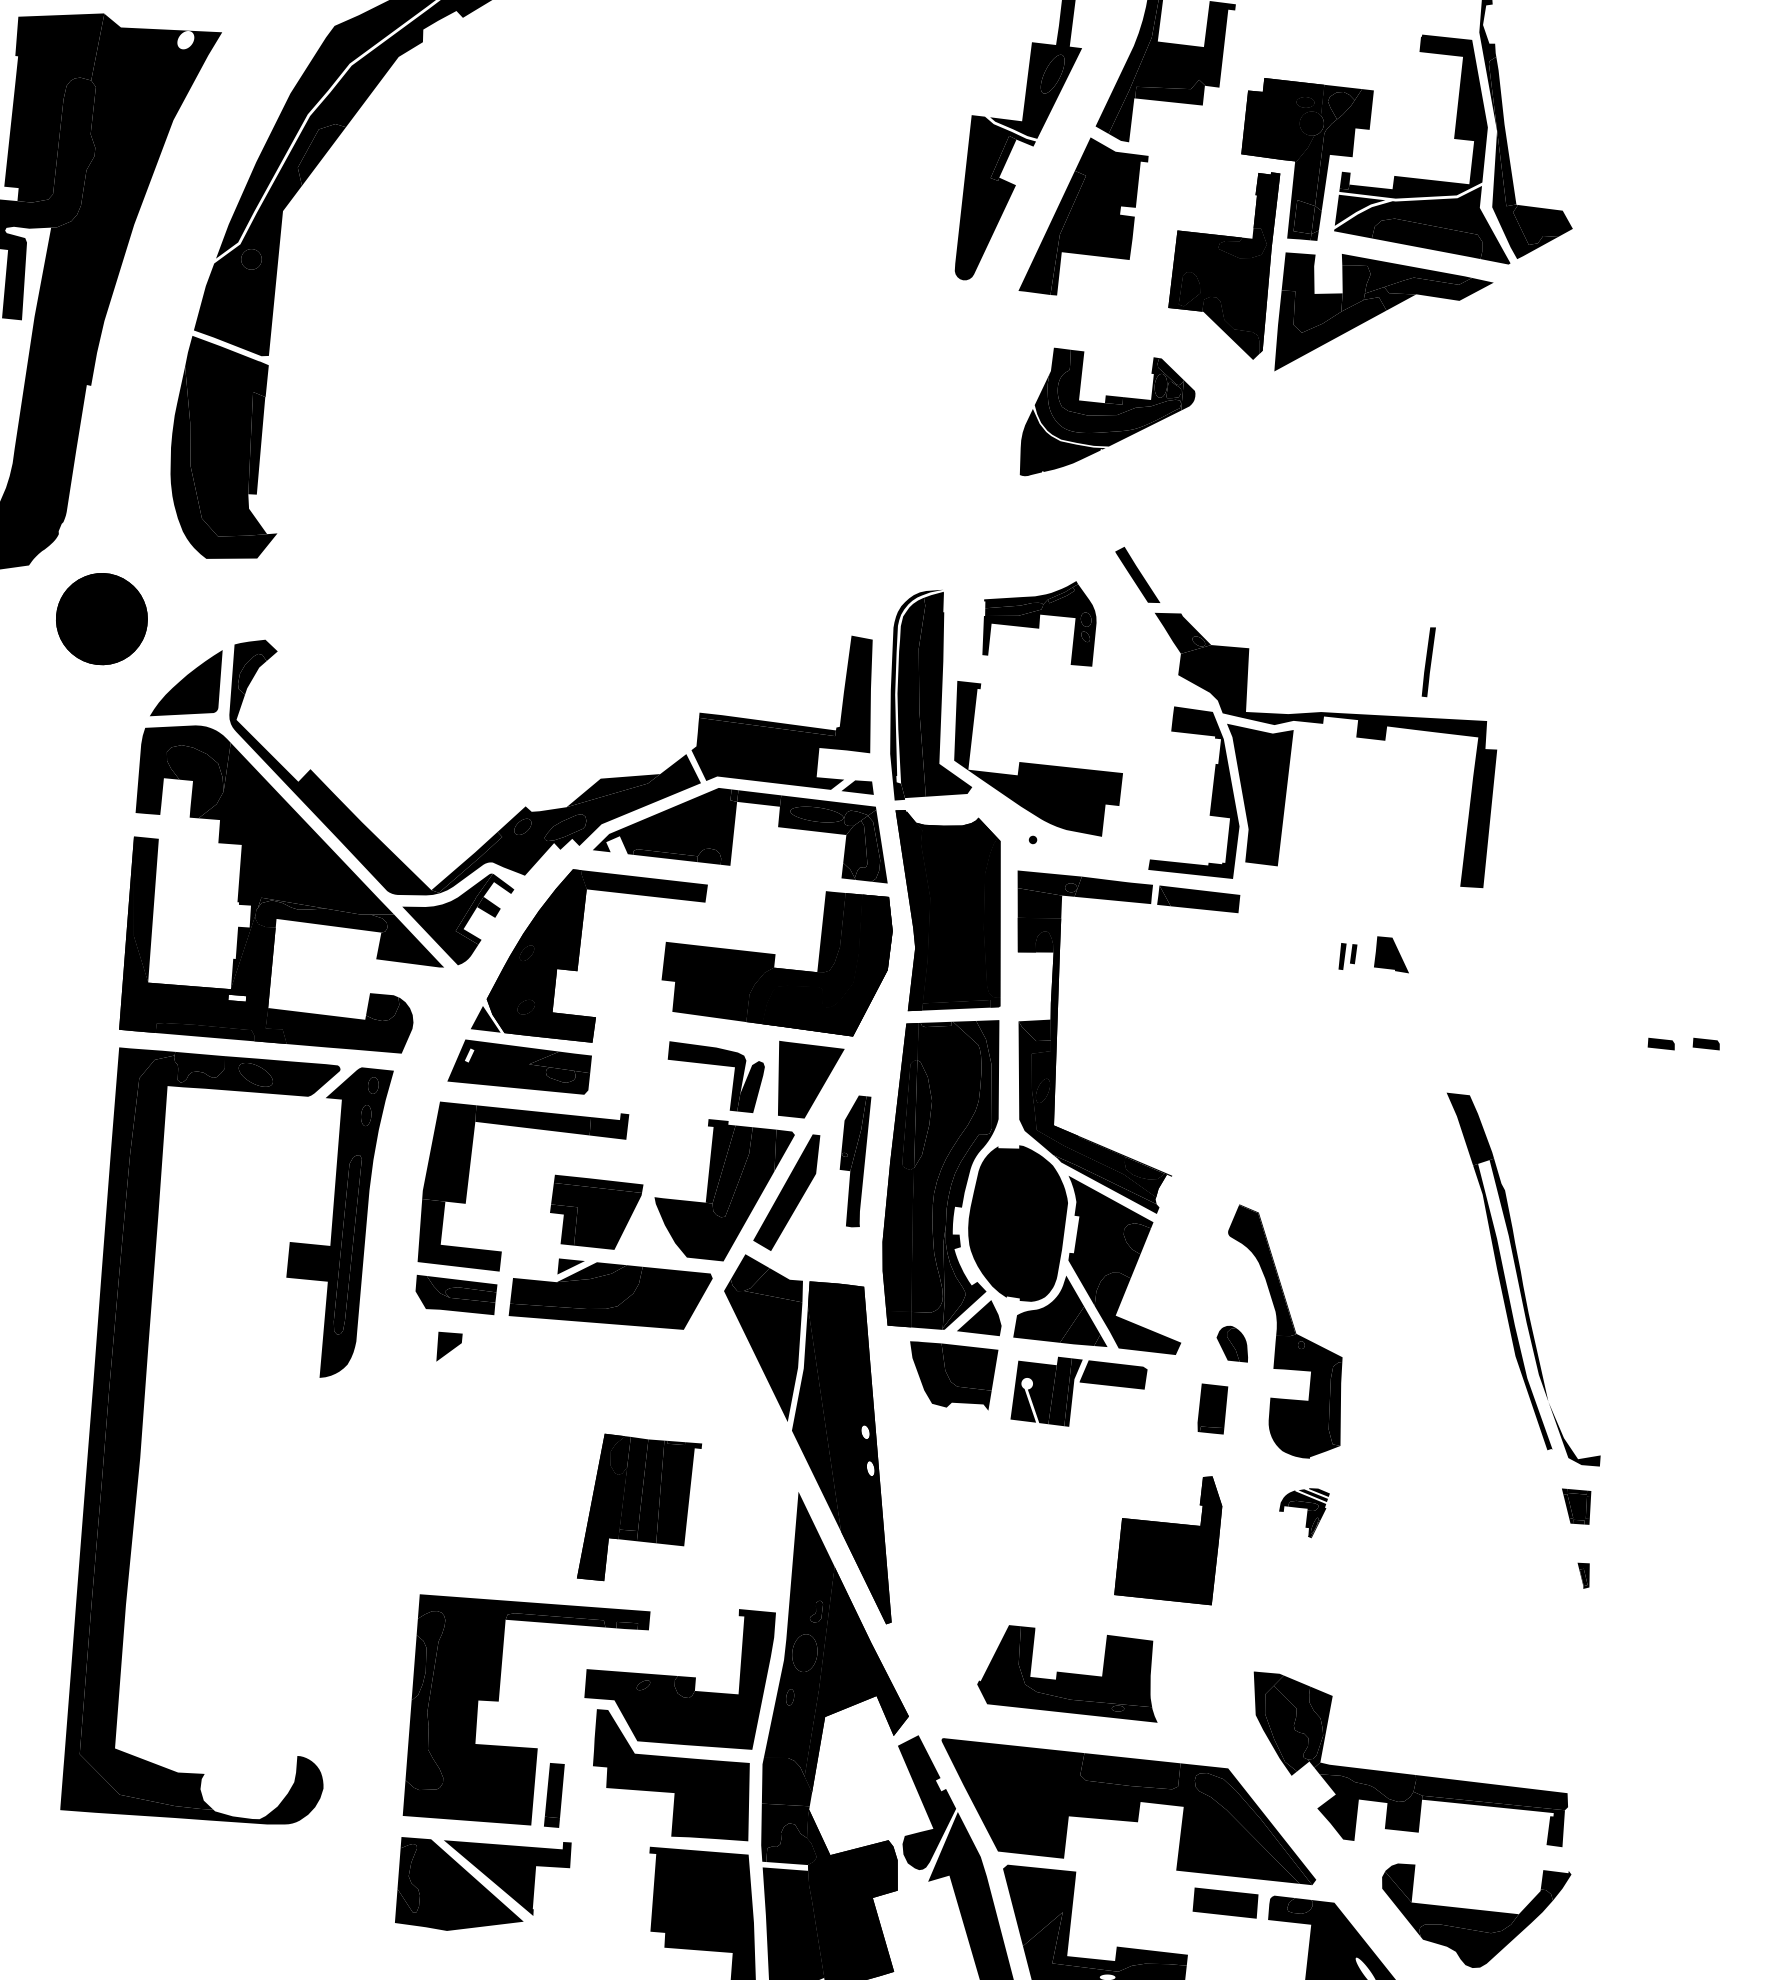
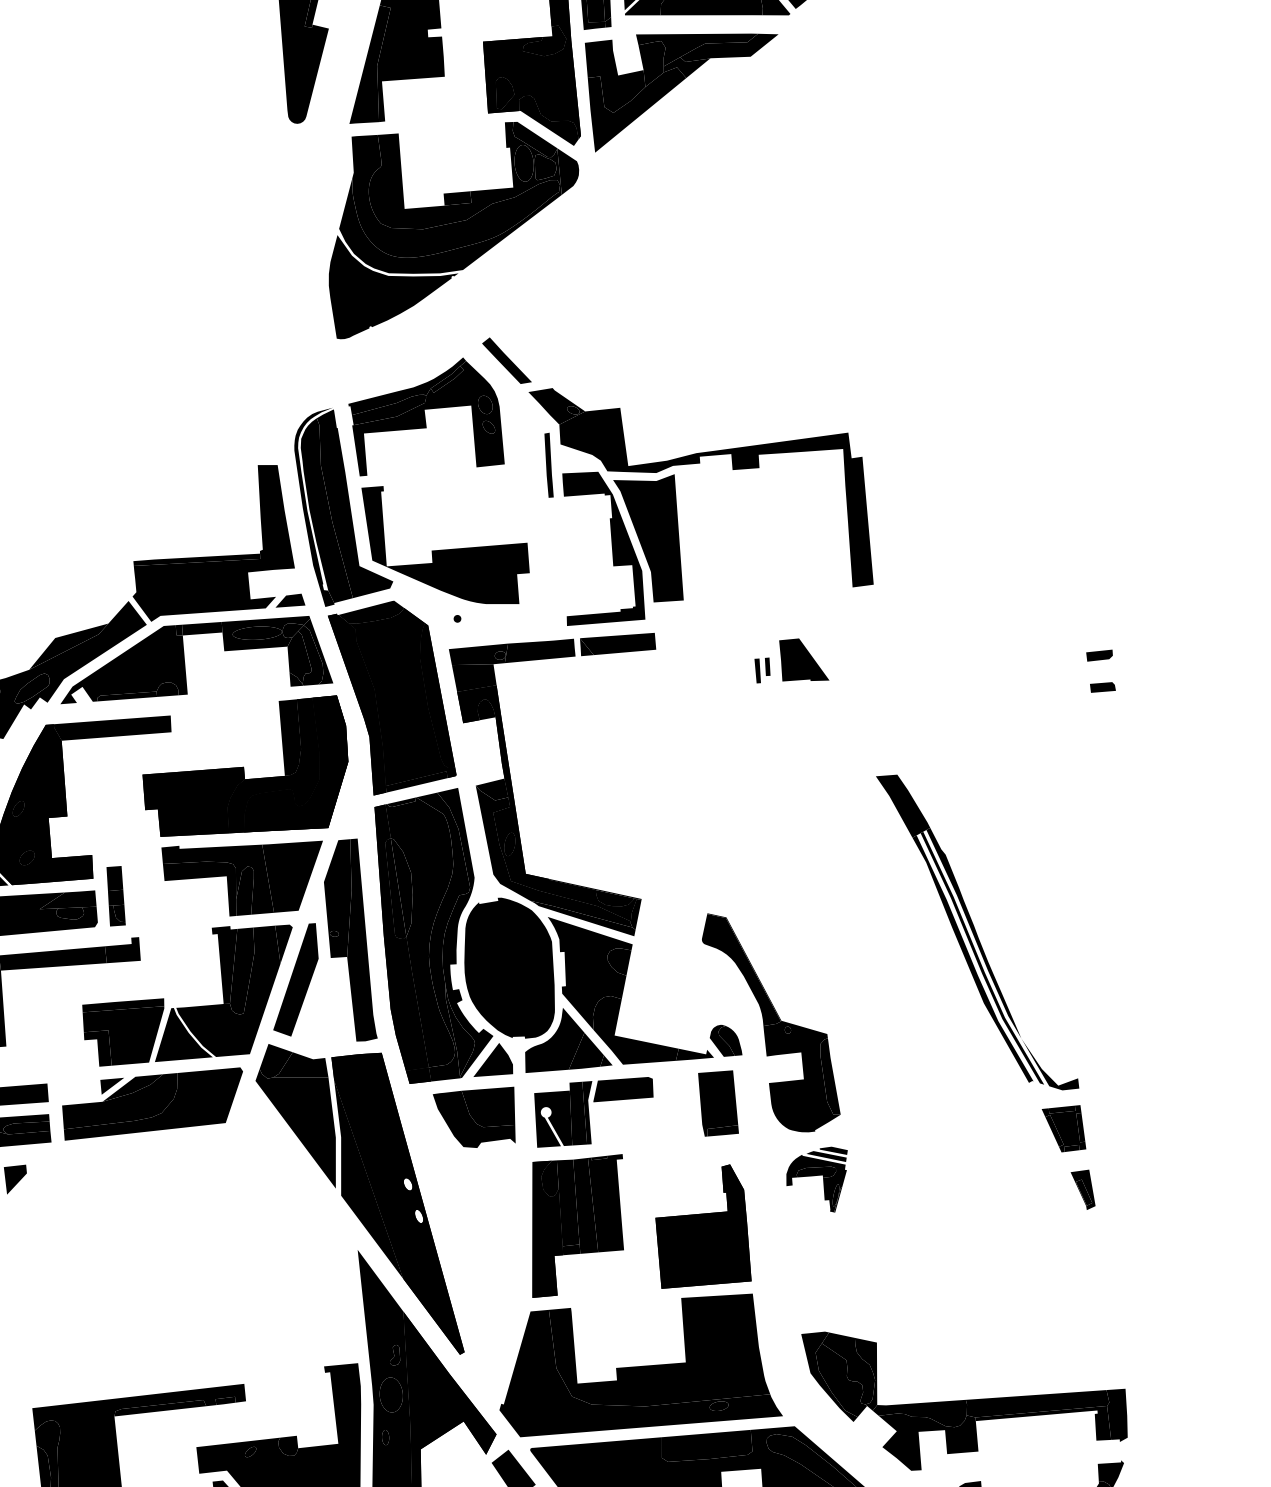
part: (1107, 411) -> (450, 217), size x1.67
part: (1039, 623) -> (425, 421), size x1.43
part: (1428, 662) -> (548, 465), moved
fill: (942, 816) -> (371, 613), added
part: (1391, 954) -> (802, 660), size x1.43
fill: (718, 981) -> (197, 801), added
fill: (1709, 1009) -> (1099, 655), added
part: (1660, 1043) -> (1061, 694), removed
part: (612, 1065) -> (115, 895), added
fill: (724, 1069) -> (217, 880), added
part: (855, 1161) -> (352, 940), size x1.67
fill: (1163, 1190) -> (636, 913), added
fill: (651, 1226) -> (178, 1034), added
fill: (1522, 1308) -> (981, 958), added
fill: (1196, 1350) -> (693, 1053), added
part: (1212, 1408) -> (718, 1102), size x1.43
part: (1576, 1506) -> (1065, 1128), size x1.43
part: (639, 1507) -> (576, 1222), moved
part: (1304, 1512) -> (819, 1181), size x1.43
part: (1583, 1575) -> (1083, 1190), size x1.67
part: (1067, 1673) -> (632, 1368), size x1.67
fill: (1575, 1822) -> (1118, 1415), added

